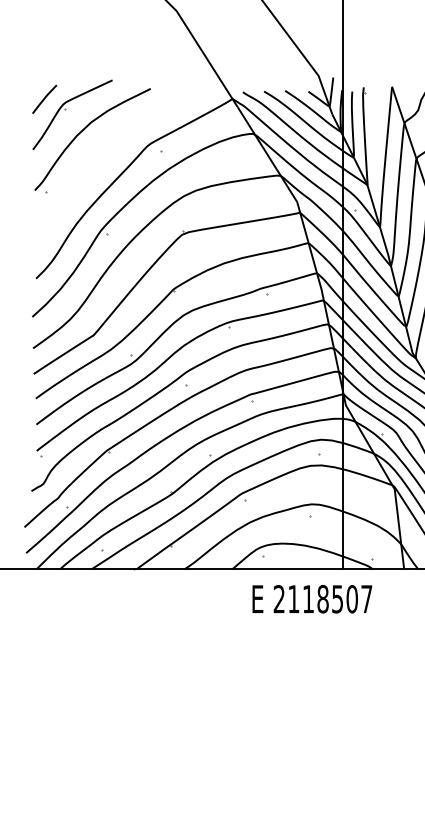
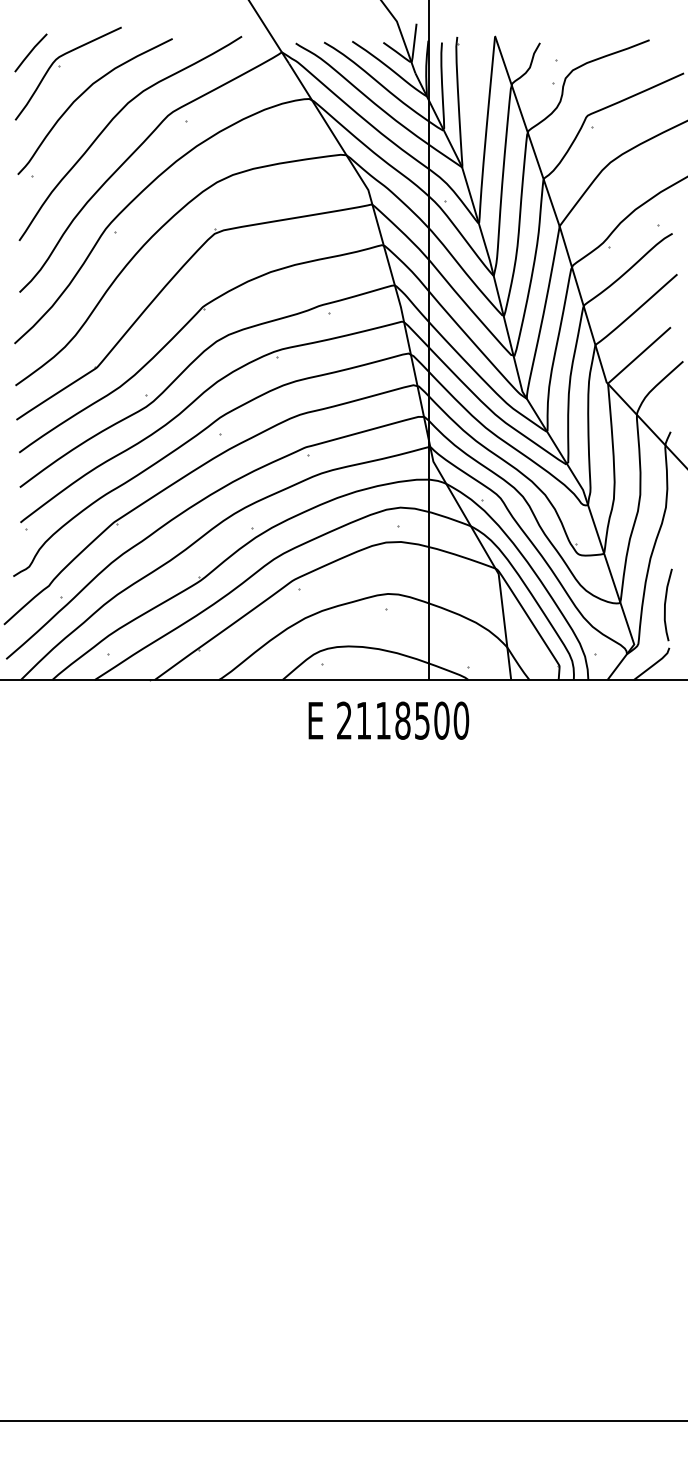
curve: (104, 151) -> (111, 122), added
text: (366, 599) -> (461, 720), 2118507 -> 2118500

